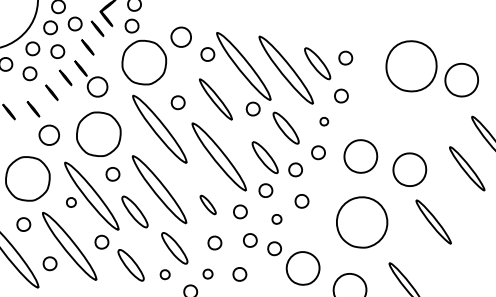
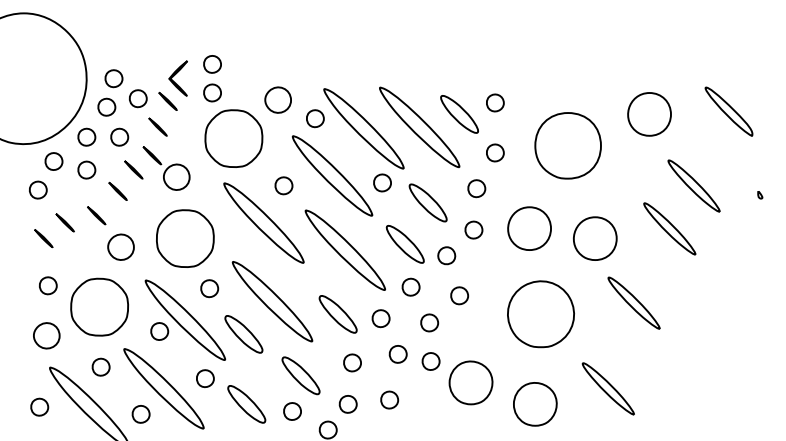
part: (411, 66) -> (567, 145), moved
part: (215, 99) -> (332, 175), size x1.67
part: (324, 121) -> (476, 188), size x1.67
part: (71, 202) -> (159, 331), size x1.43
part: (207, 205) -> (337, 314), size x1.67
part: (276, 219) -> (429, 322), size x1.43
part: (165, 274) -> (292, 411), size x1.43
part: (207, 274) -> (347, 404), size x1.43

